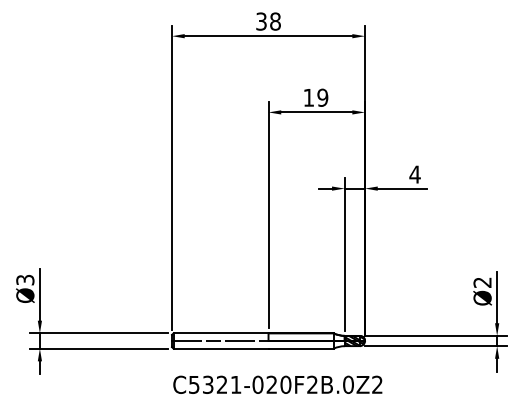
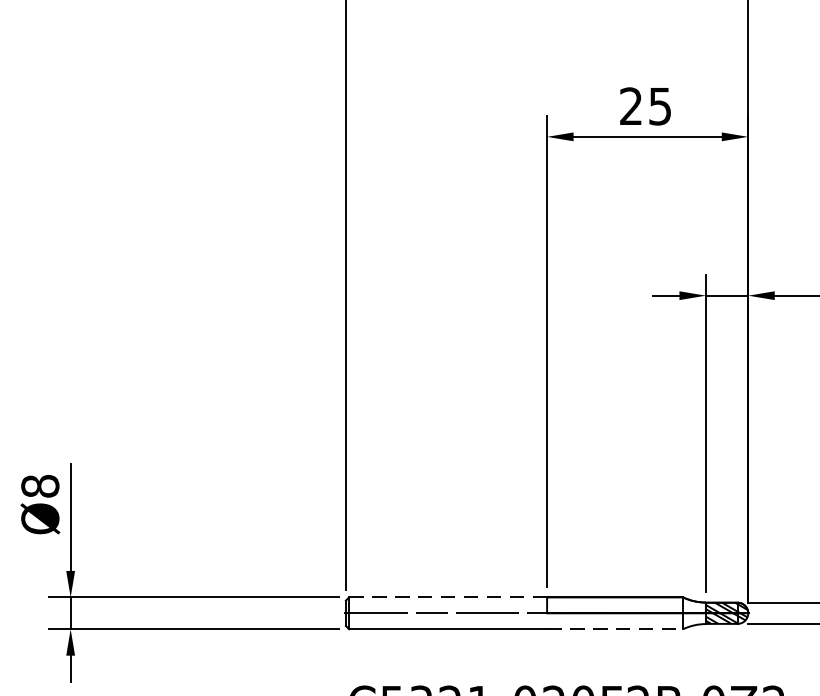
text: (315, 97) -> (644, 105), 19 -> 25
text: (25, 279) -> (40, 485), Ø3 -> Ø8
line: (221, 333) -> (449, 597), solid -> dashed
line: (301, 348) -> (615, 628), solid -> dashed

